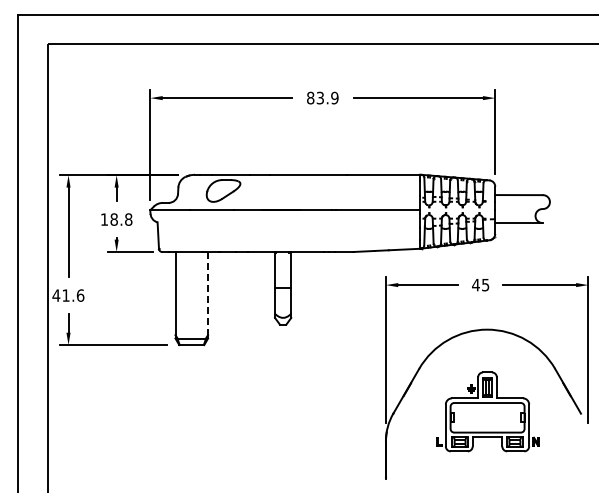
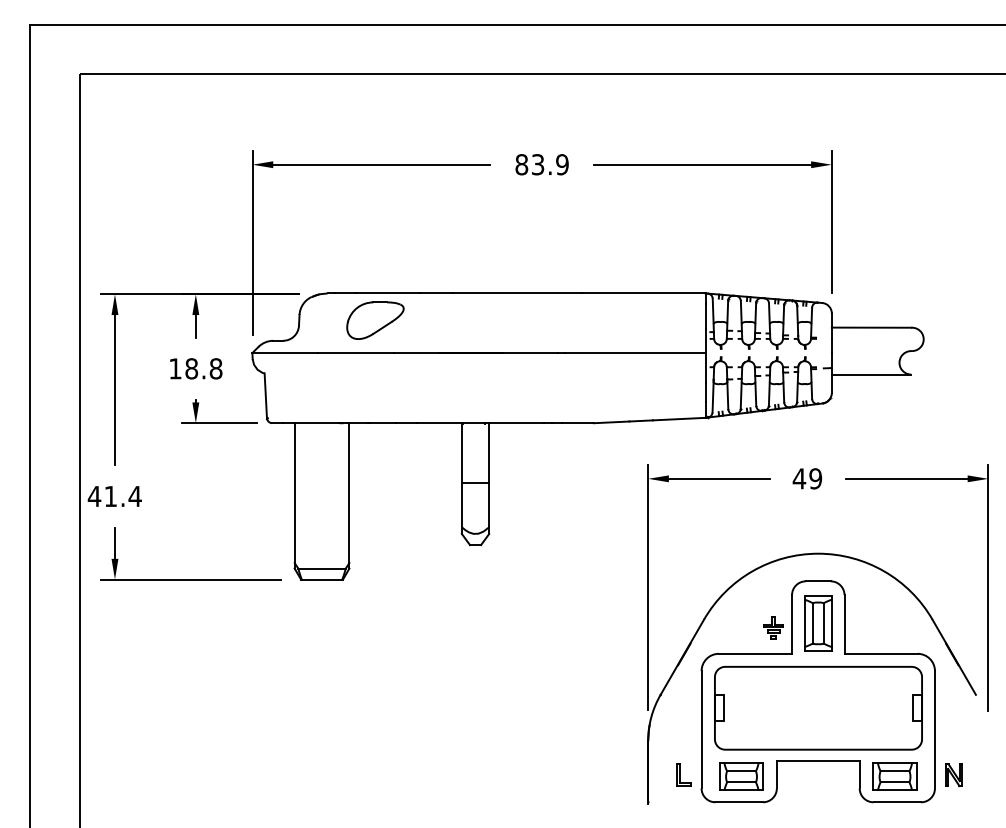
text: (485, 284) -> (815, 477), 45 -> 49
line: (208, 293) -> (350, 492), dashed -> solid
text: (80, 295) -> (135, 496), 41.6 -> 41.4
part: (487, 411) -> (818, 691), size x1.67

